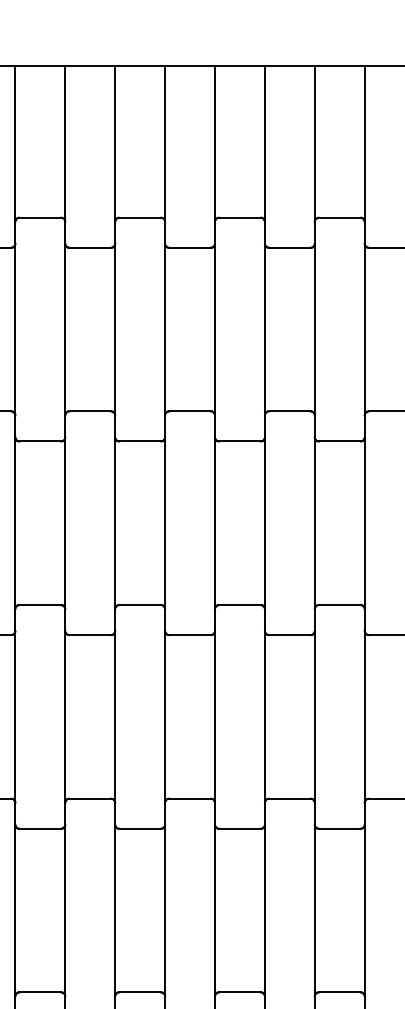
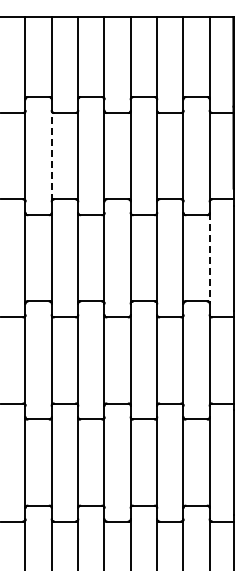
line: (64, 328) -> (51, 155), solid -> dashed
line: (364, 523) -> (209, 258), solid -> dashed

